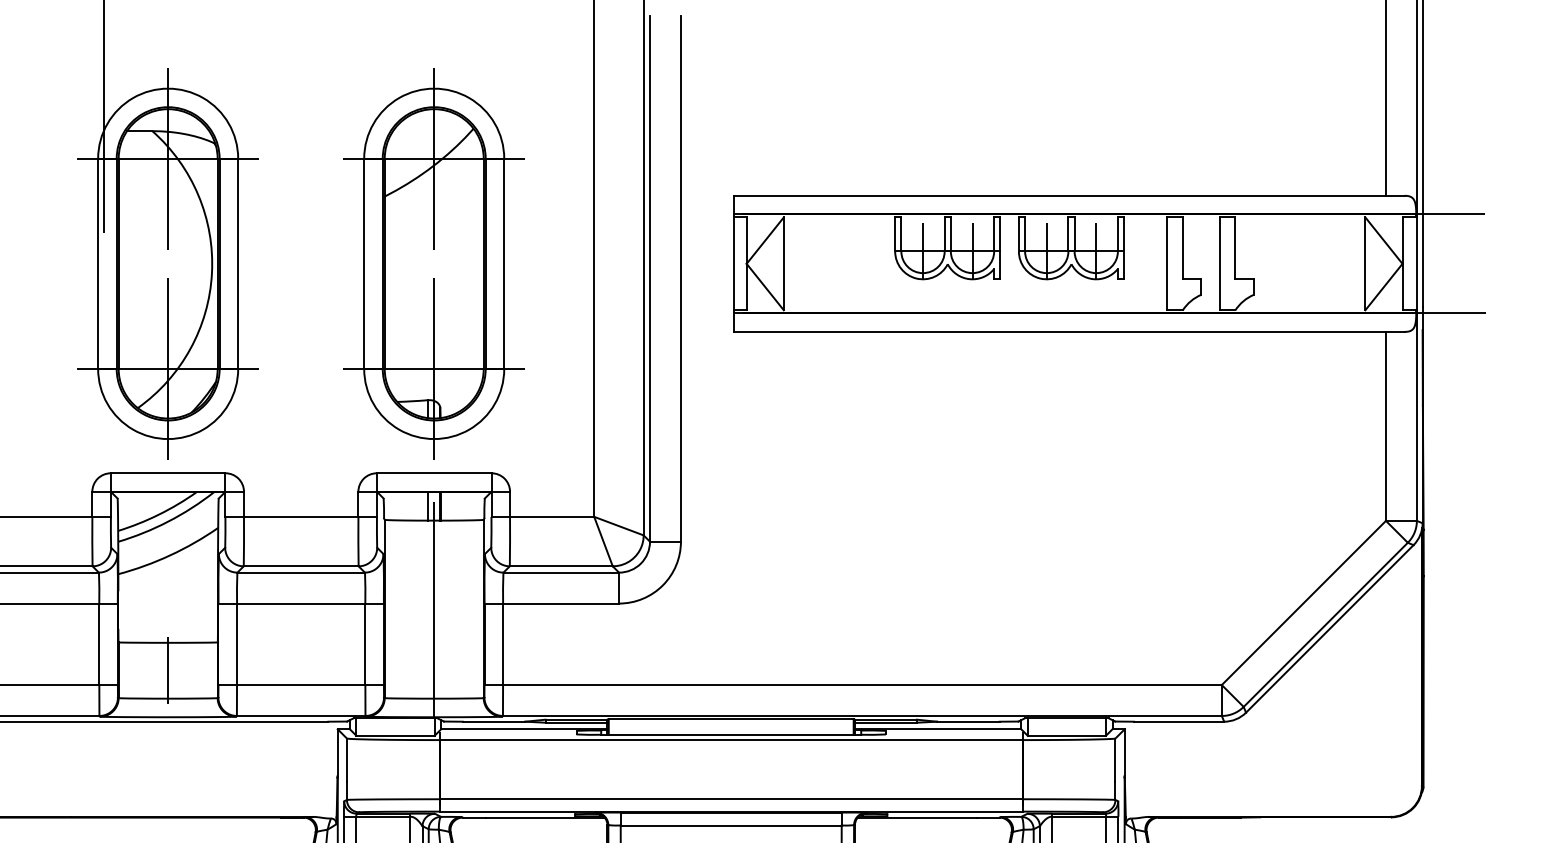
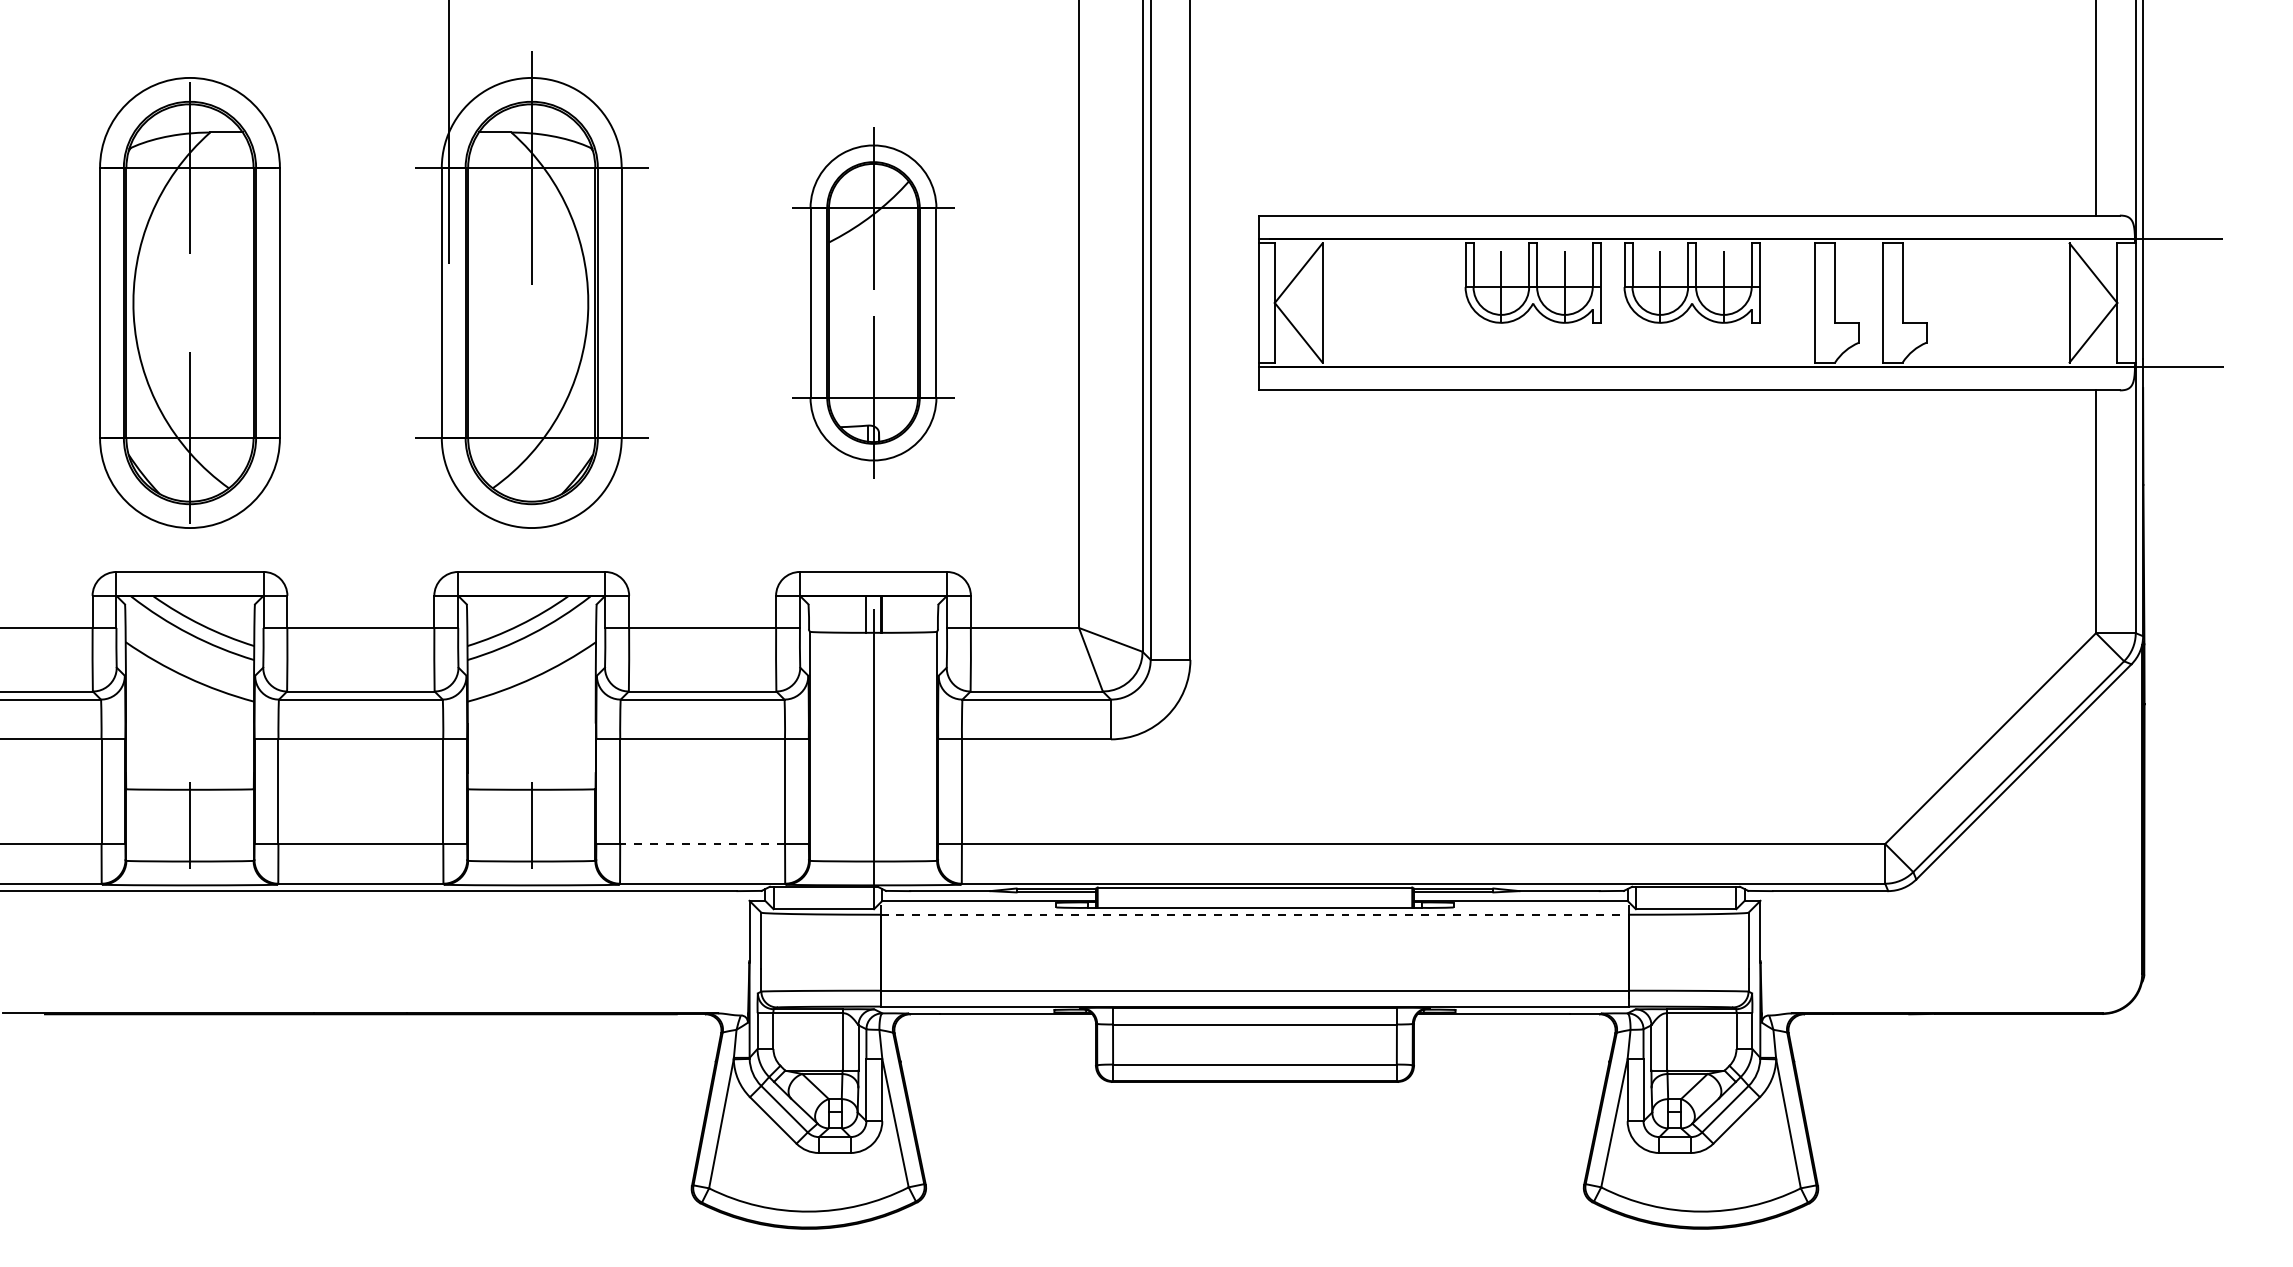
part: (434, 263) -> (873, 302), size x0.7
line: (167, 369) -> (531, 438), removed
line: (301, 685) -> (702, 844), solid -> dashed
line: (731, 739) -> (1255, 914), solid -> dashed

